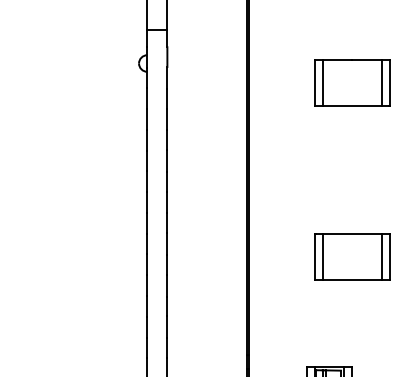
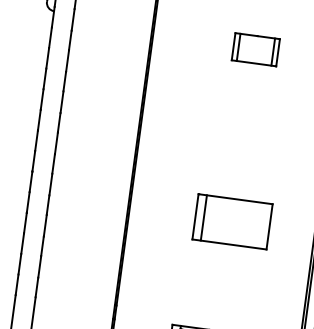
part: (352, 82) -> (255, 49), size x0.6
line: (381, 256) -> (261, 225), removed

